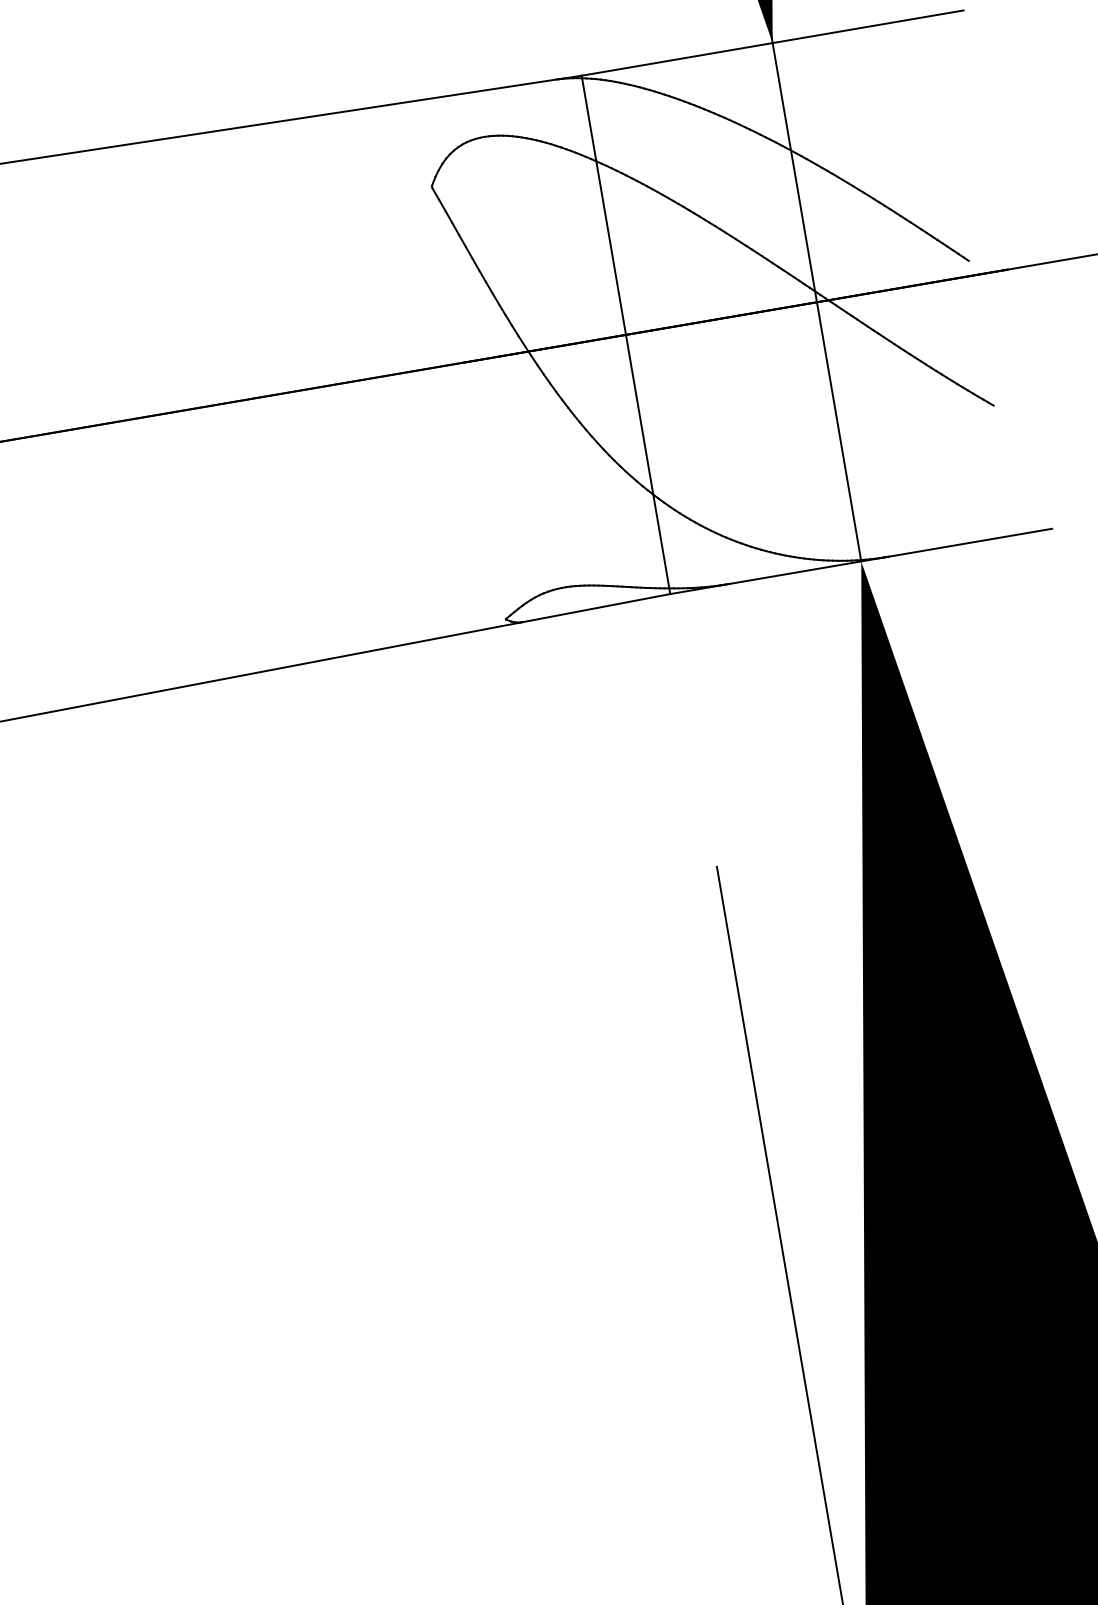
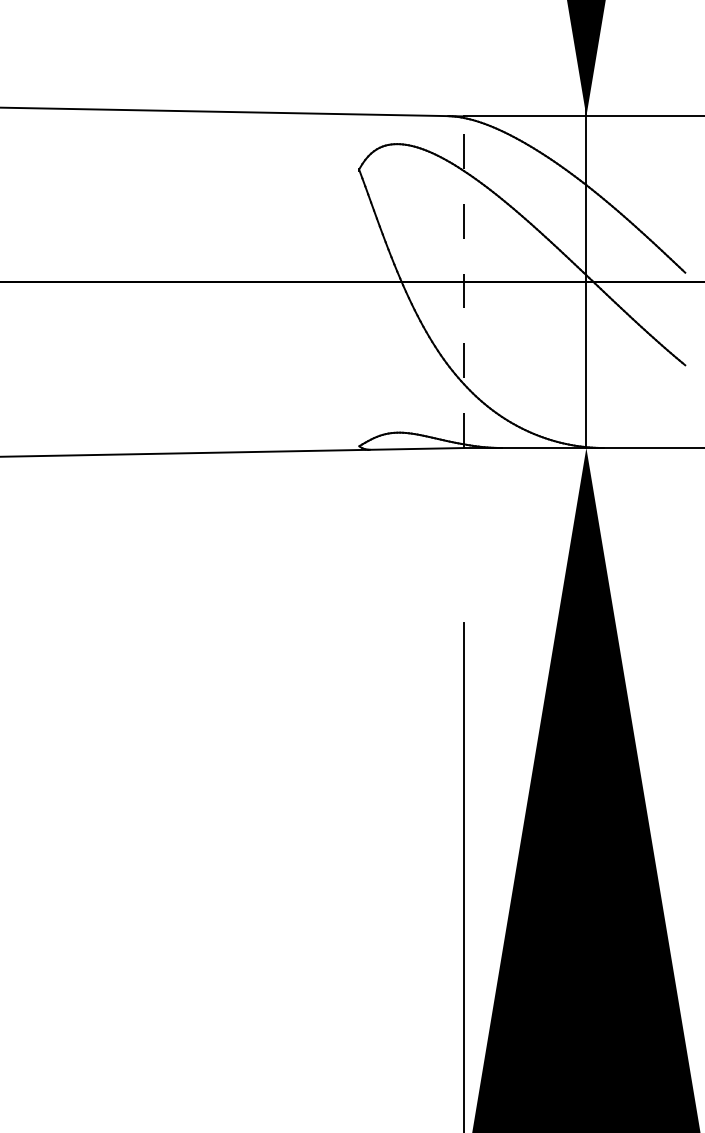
line: (626, 335) -> (464, 282), solid -> dashed

